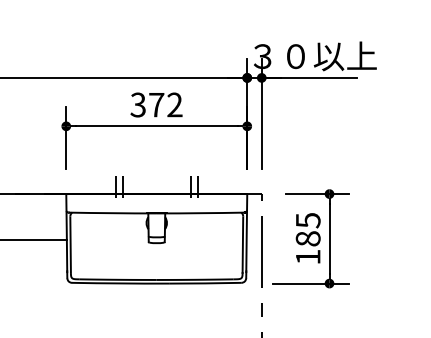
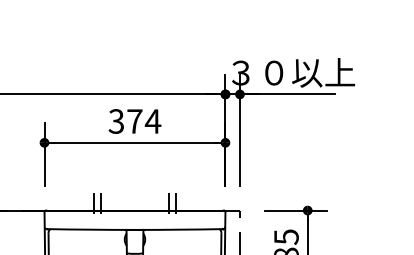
text: (174, 104) -> (152, 120), 372 -> 374

